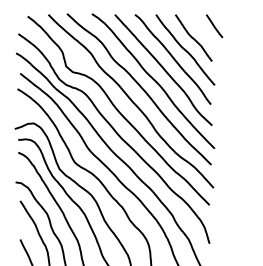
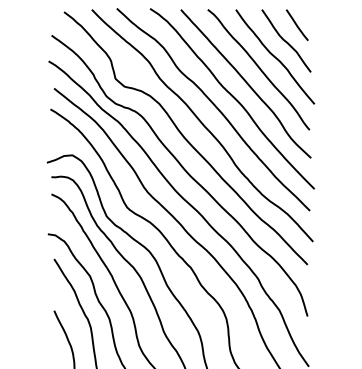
line: (213, 25) -> (296, 24), moved

